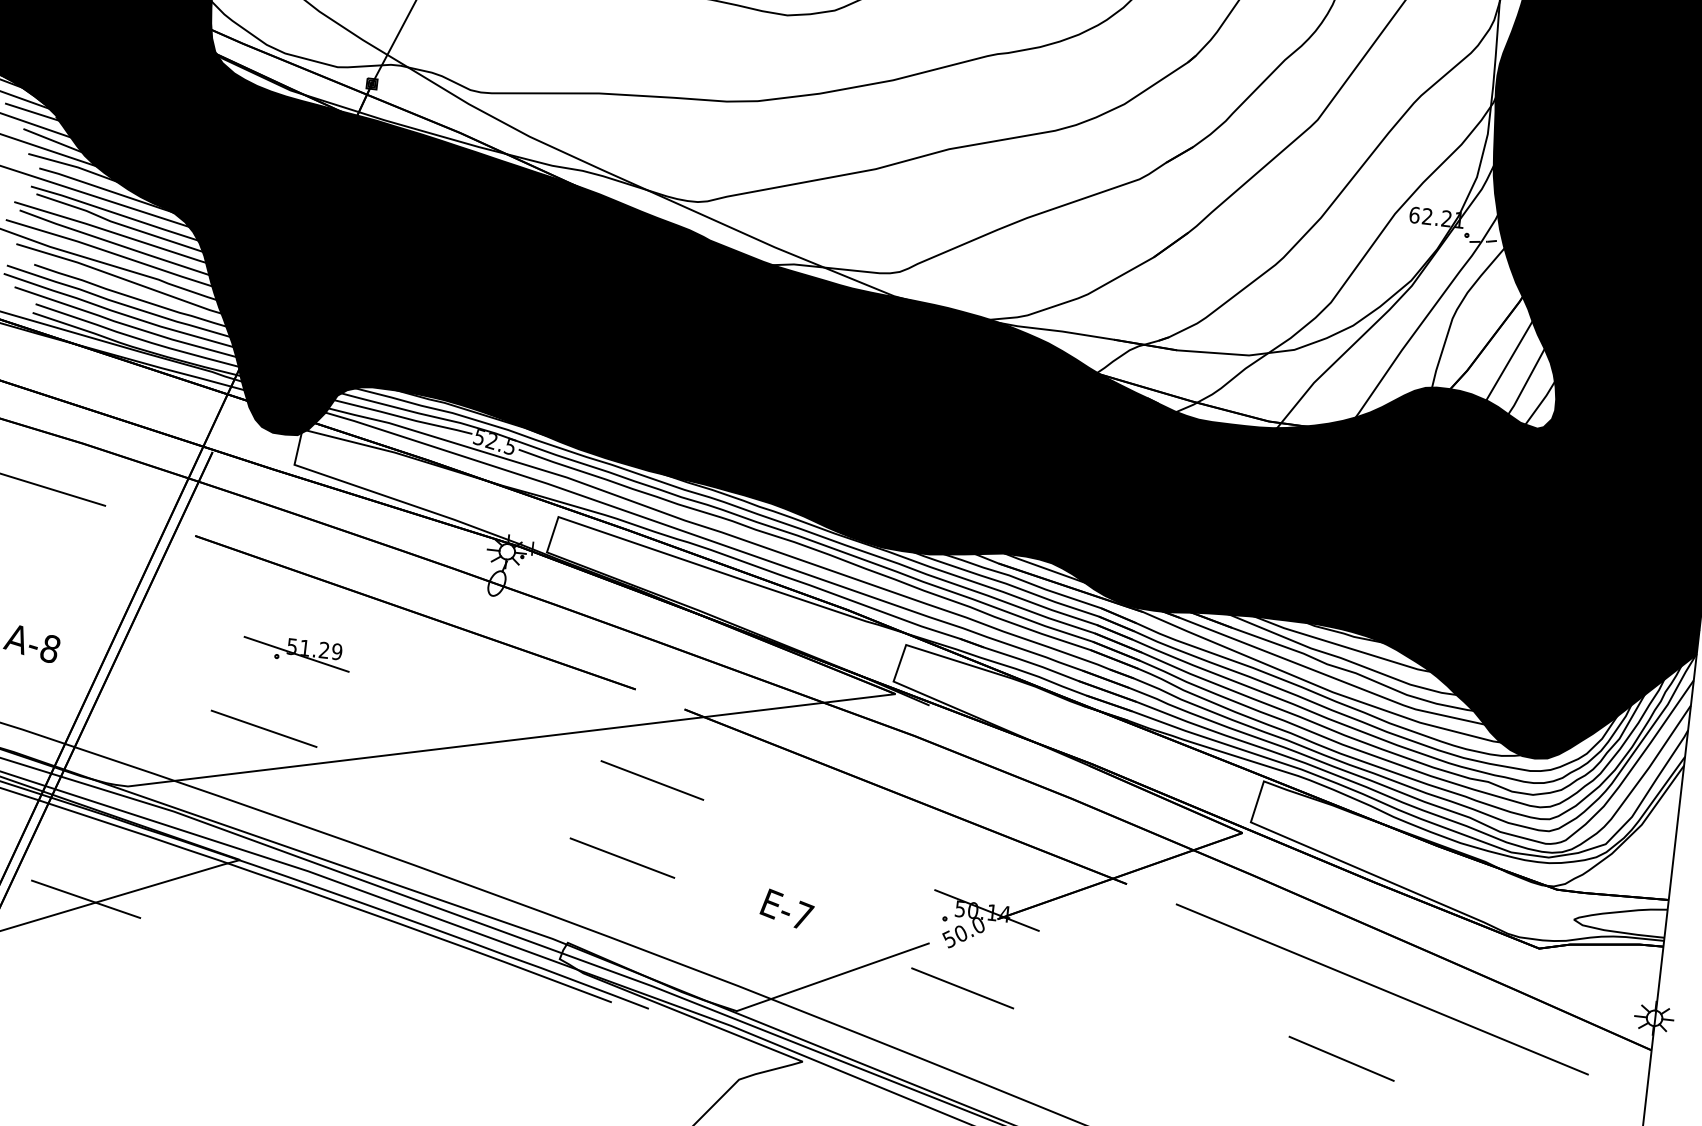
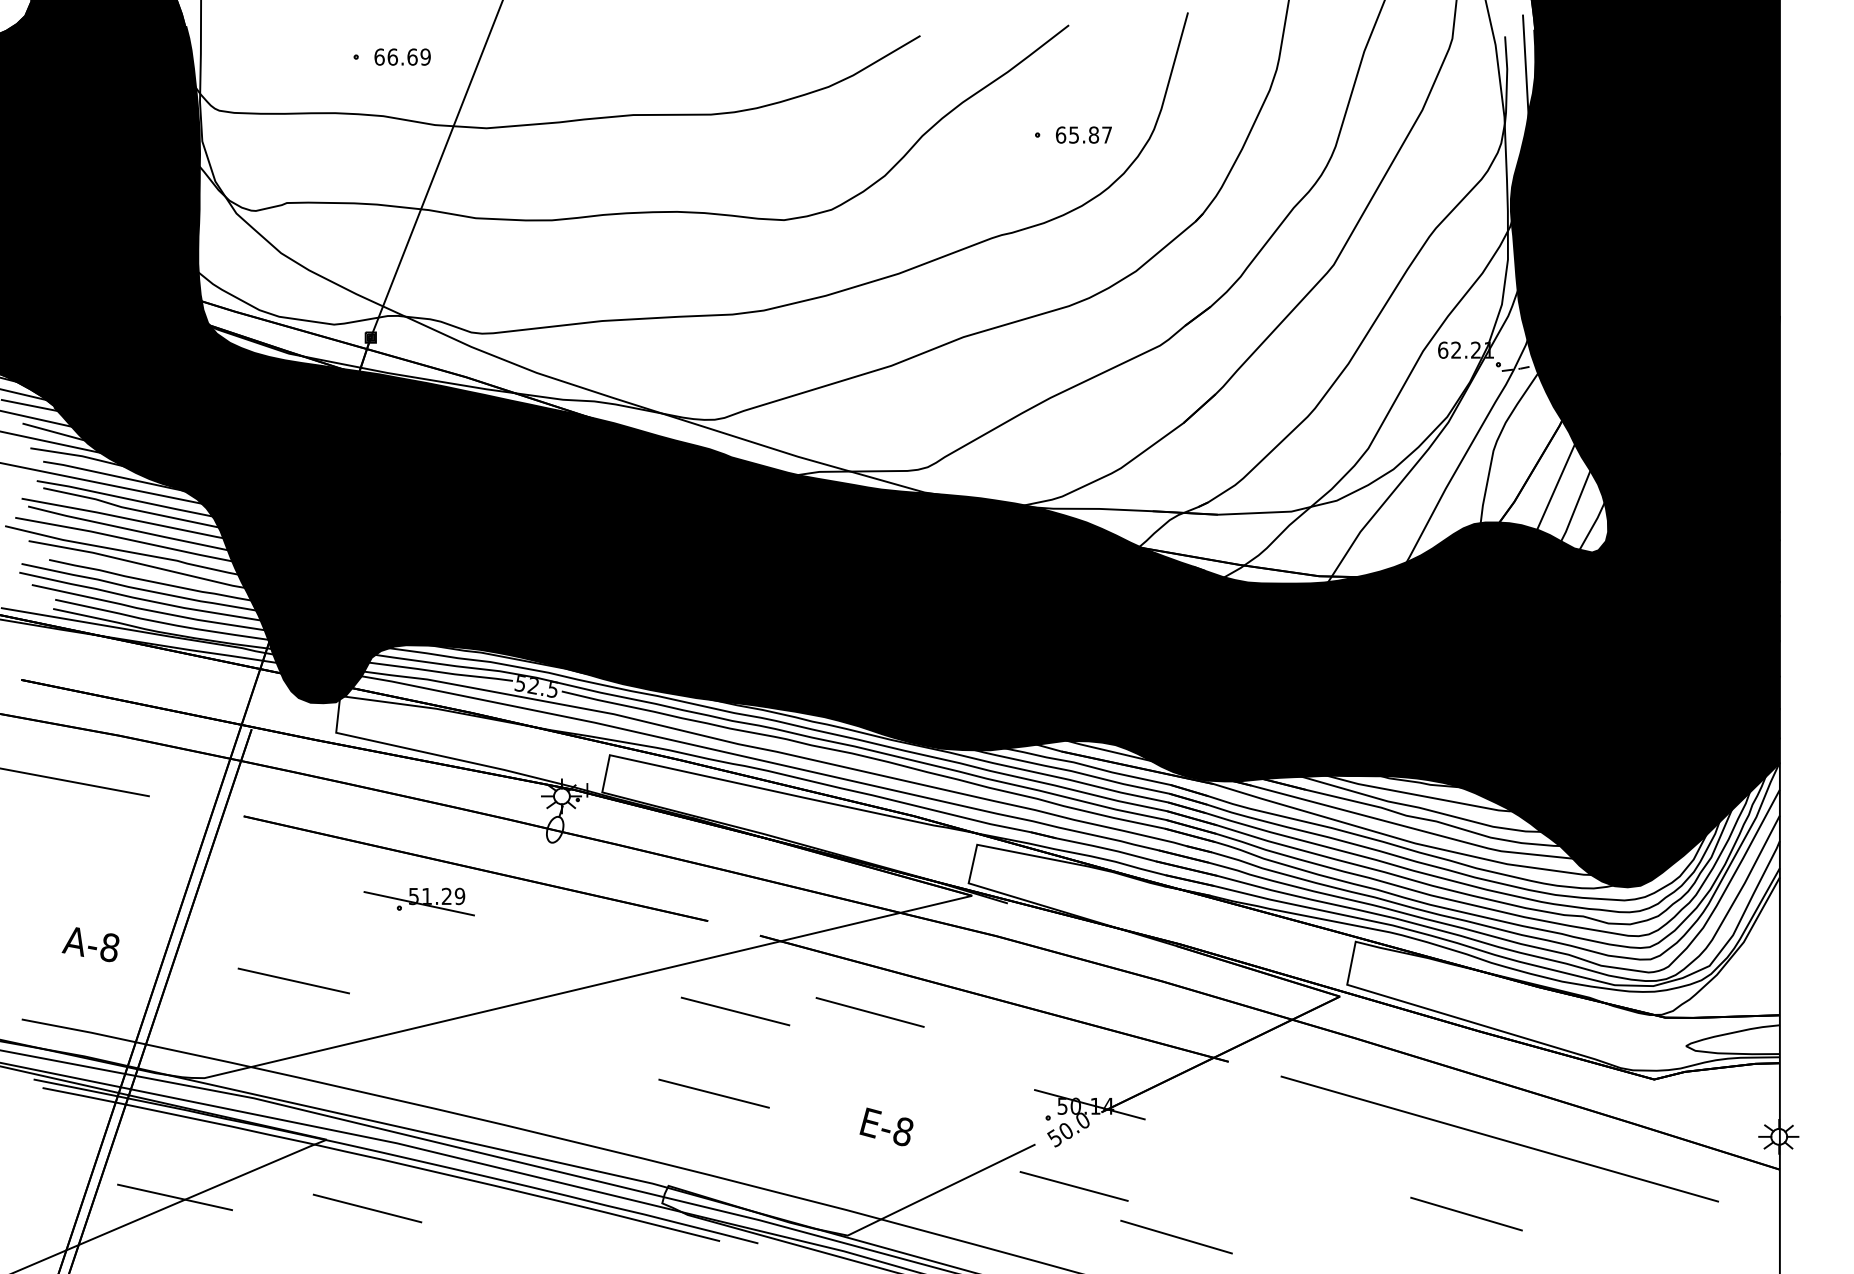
part: (296, 652) -> (418, 901), moved
line: (263, 728) -> (293, 980), moved
line: (782, 796) -> (869, 1012), added
text: (802, 915) -> (903, 1131), E-7 -> E-8
line: (272, 931) -> (367, 1208), added
line: (1056, 1048) -> (1176, 1236), added

